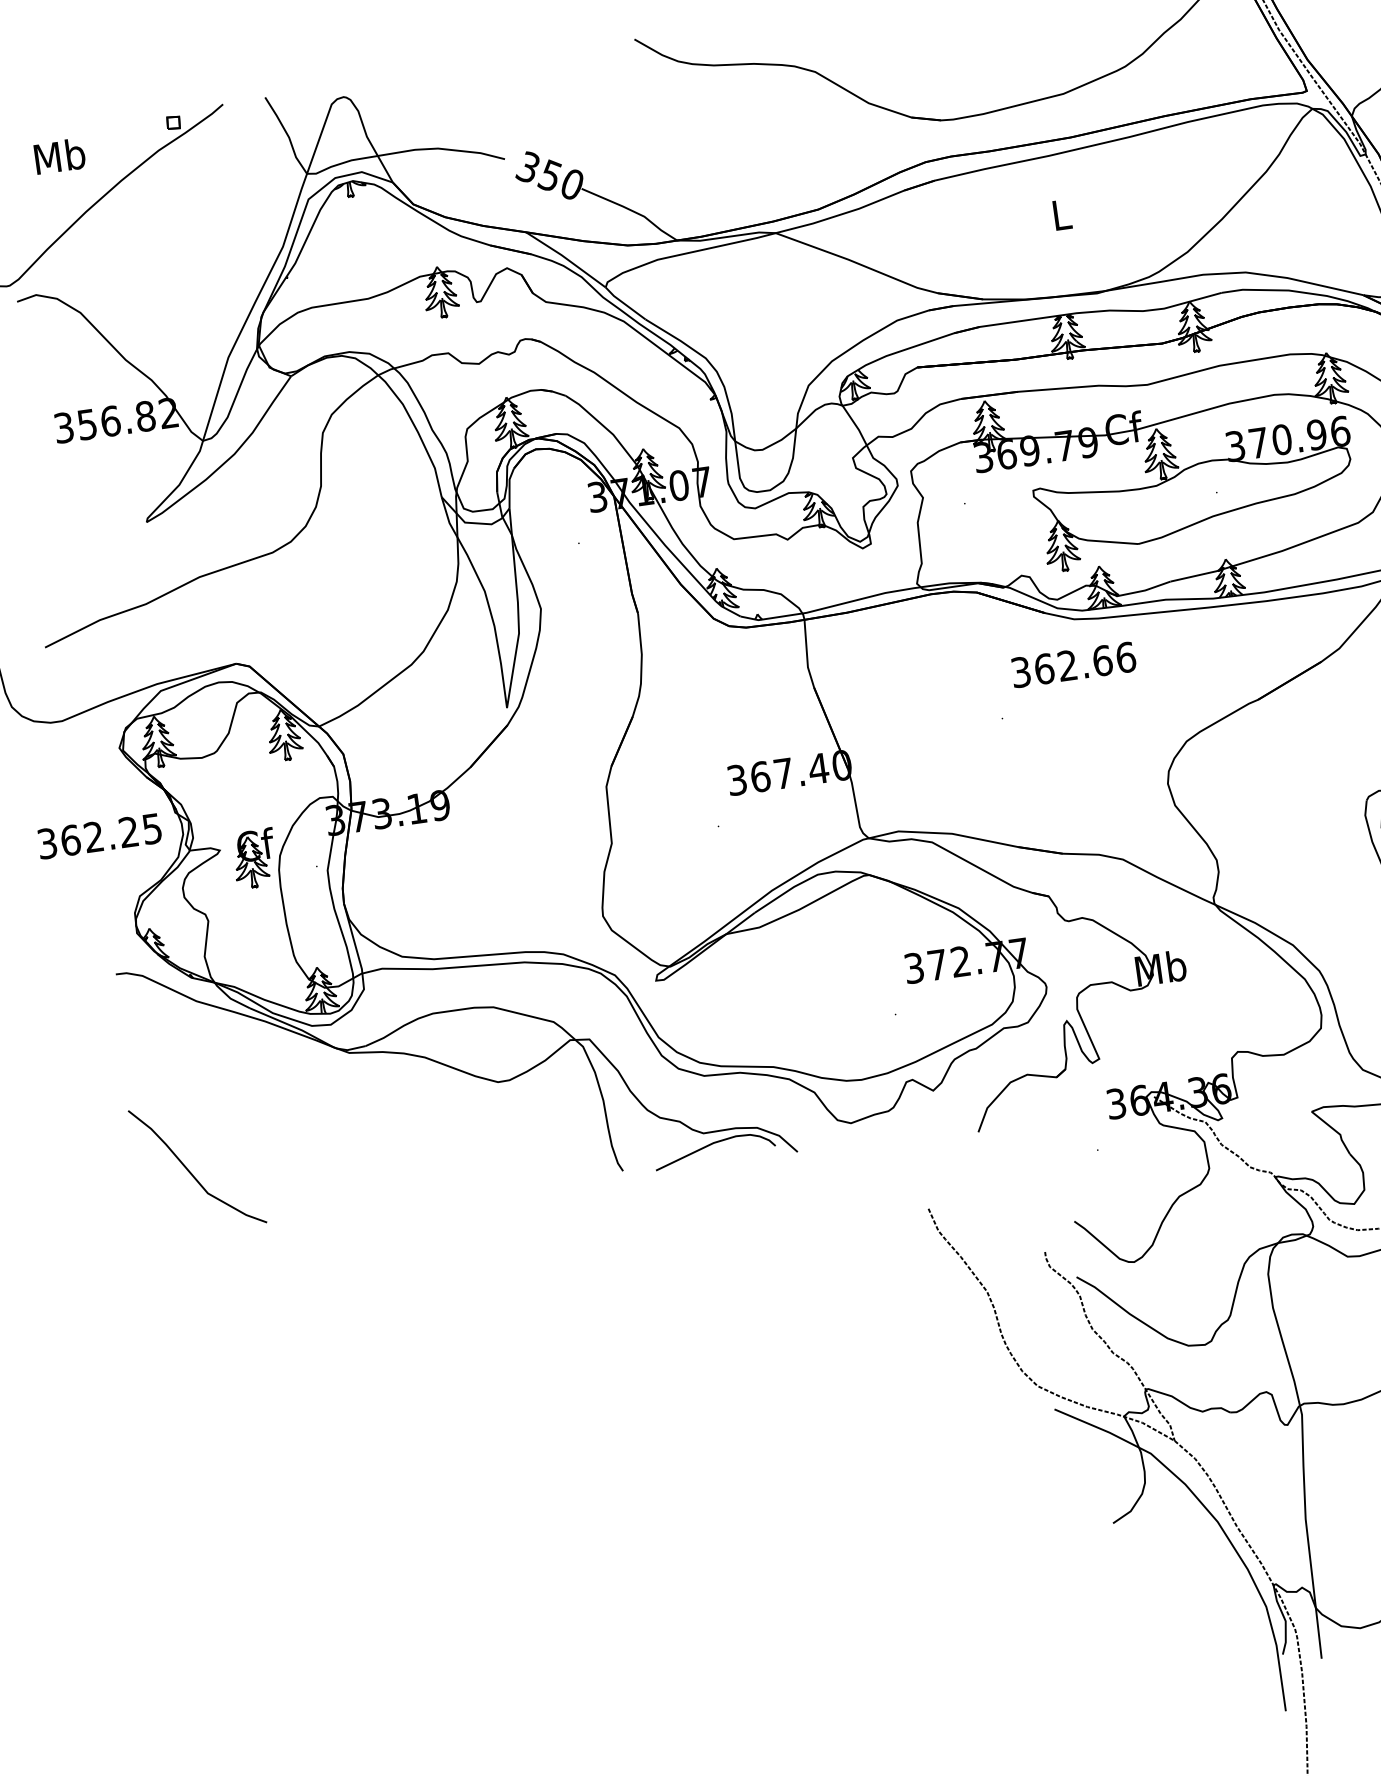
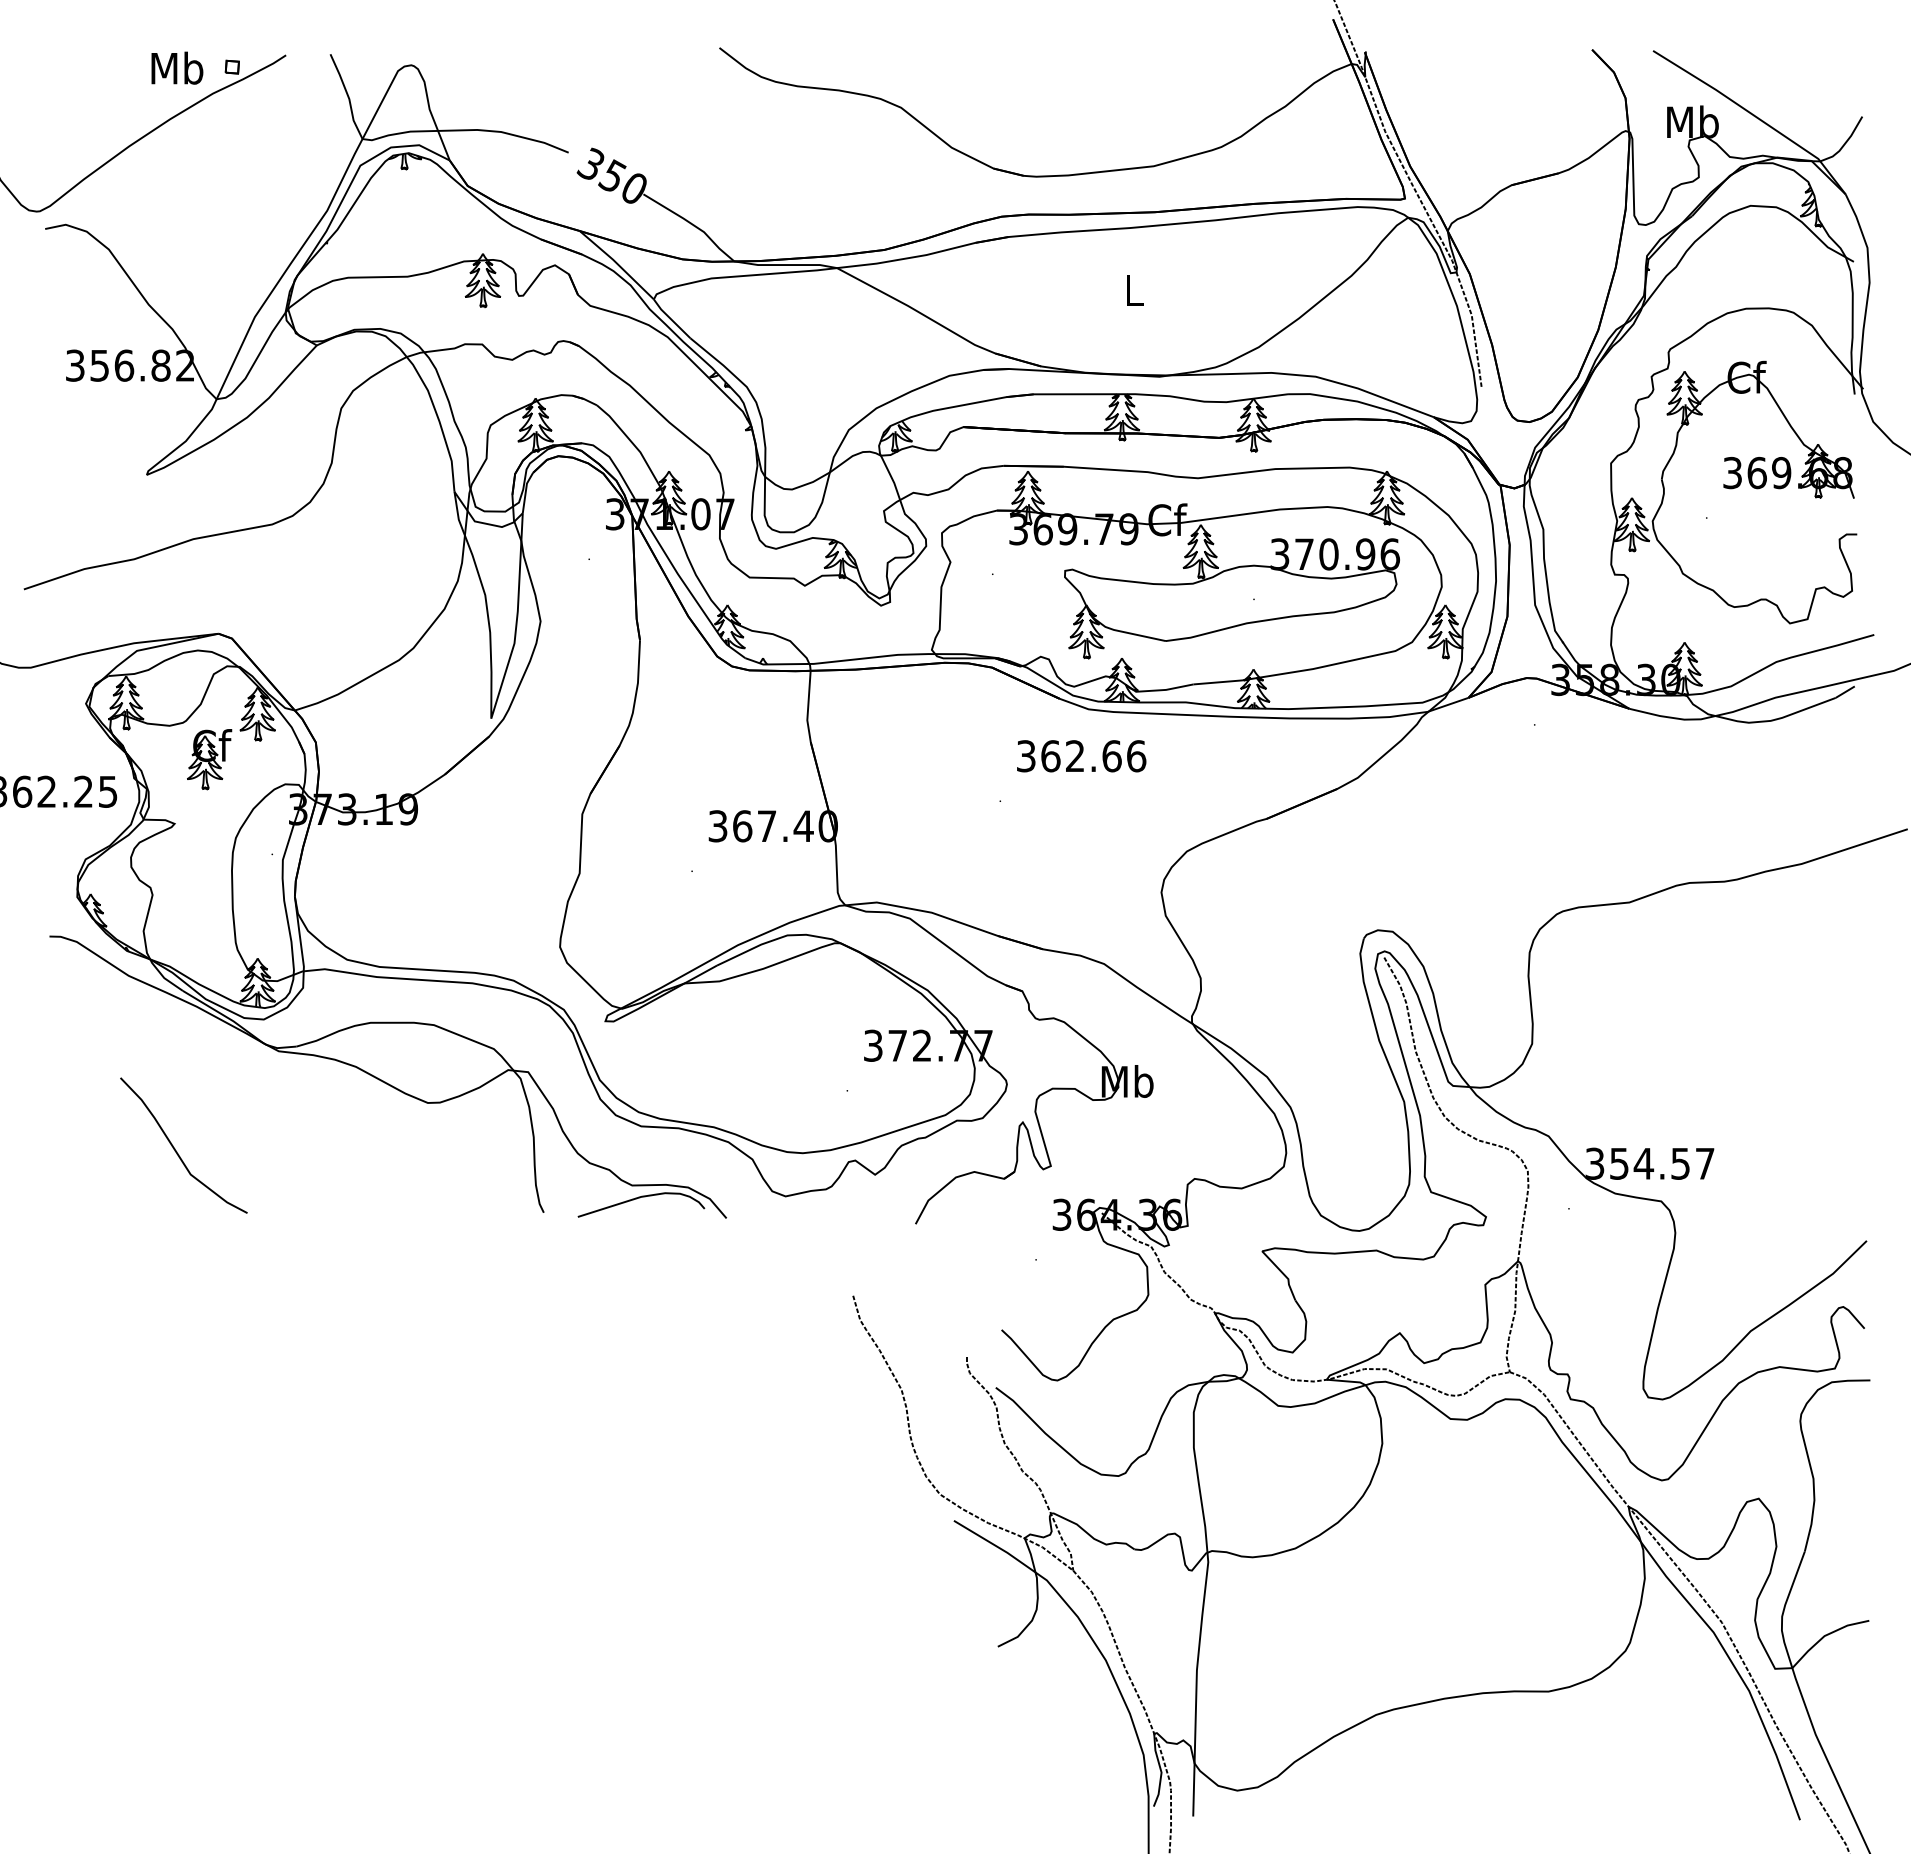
text: (59, 155) -> (177, 67), moved
part: (254, 858) -> (209, 759), moved
curve: (192, 1173) -> (177, 1151), moved

